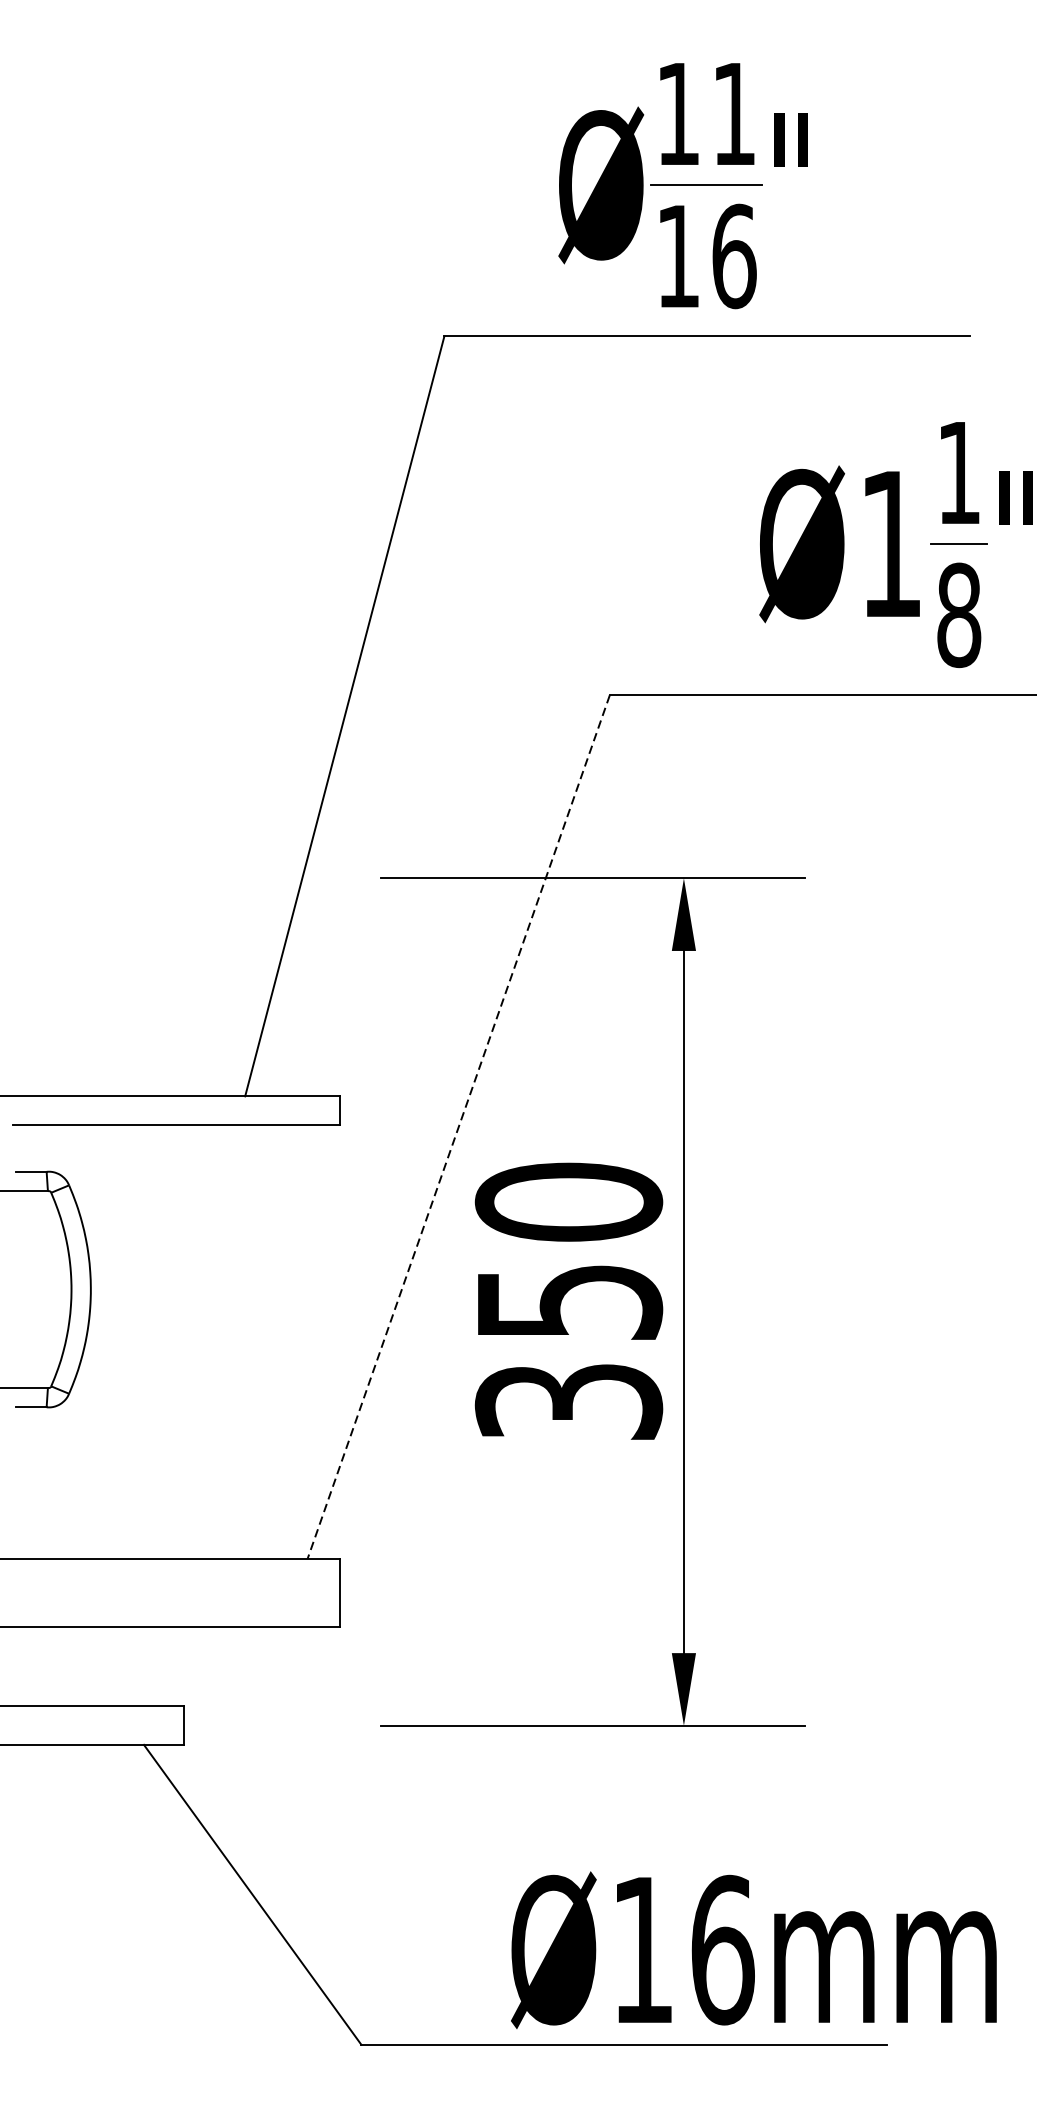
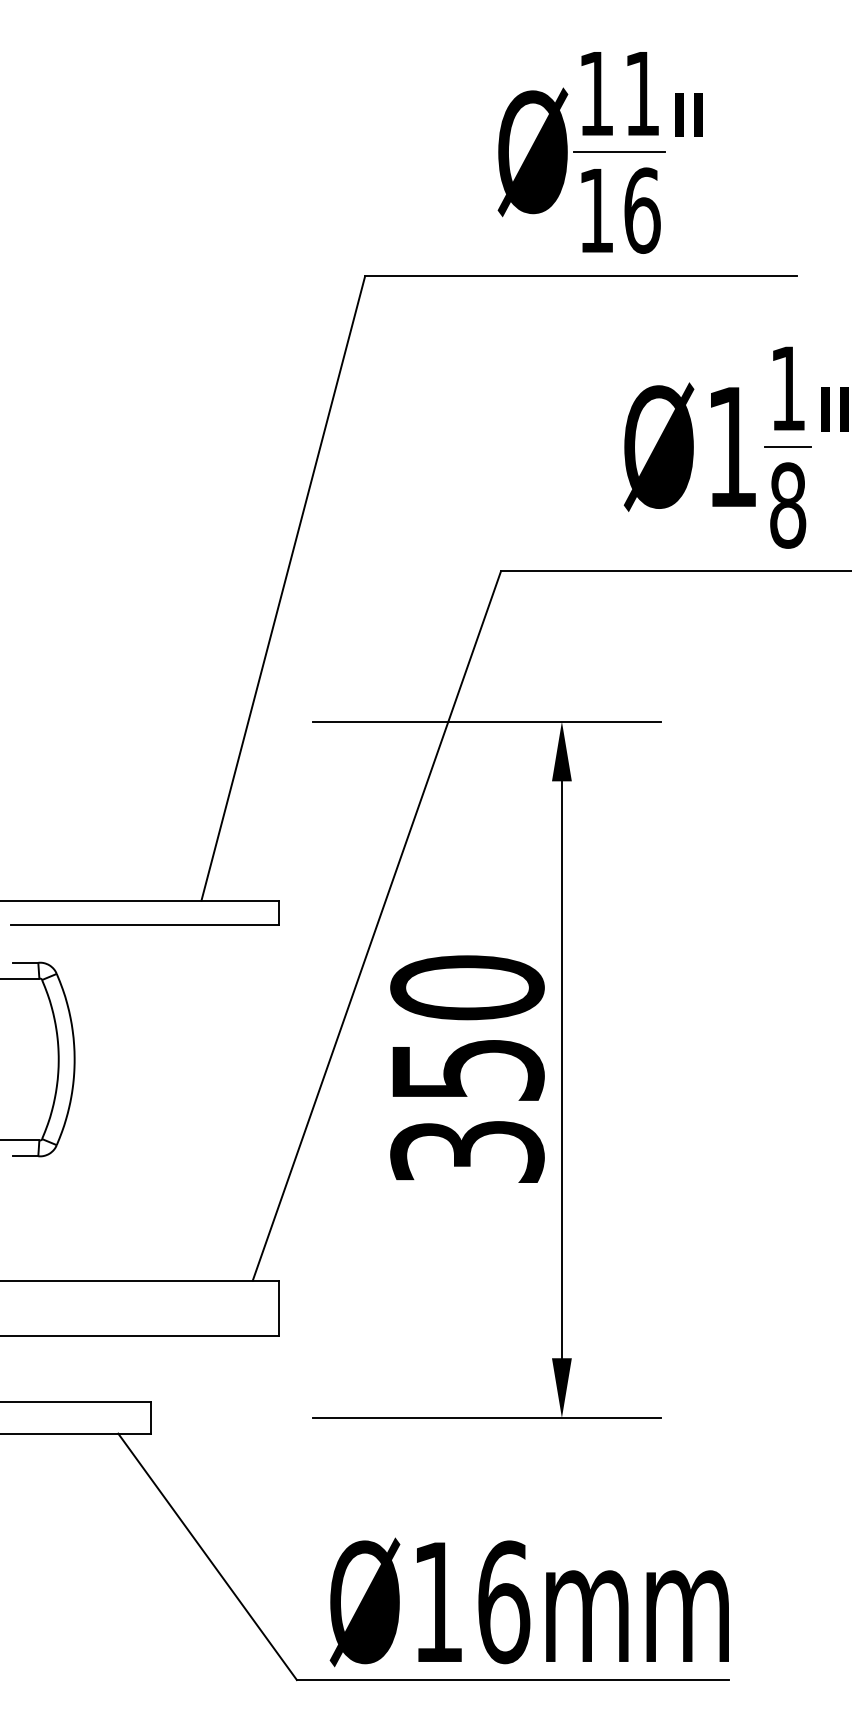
part: (682, 185) -> (599, 152), moved
line: (458, 1126) -> (376, 925), dashed -> solid
text: (752, 1950) -> (528, 1602), moved

